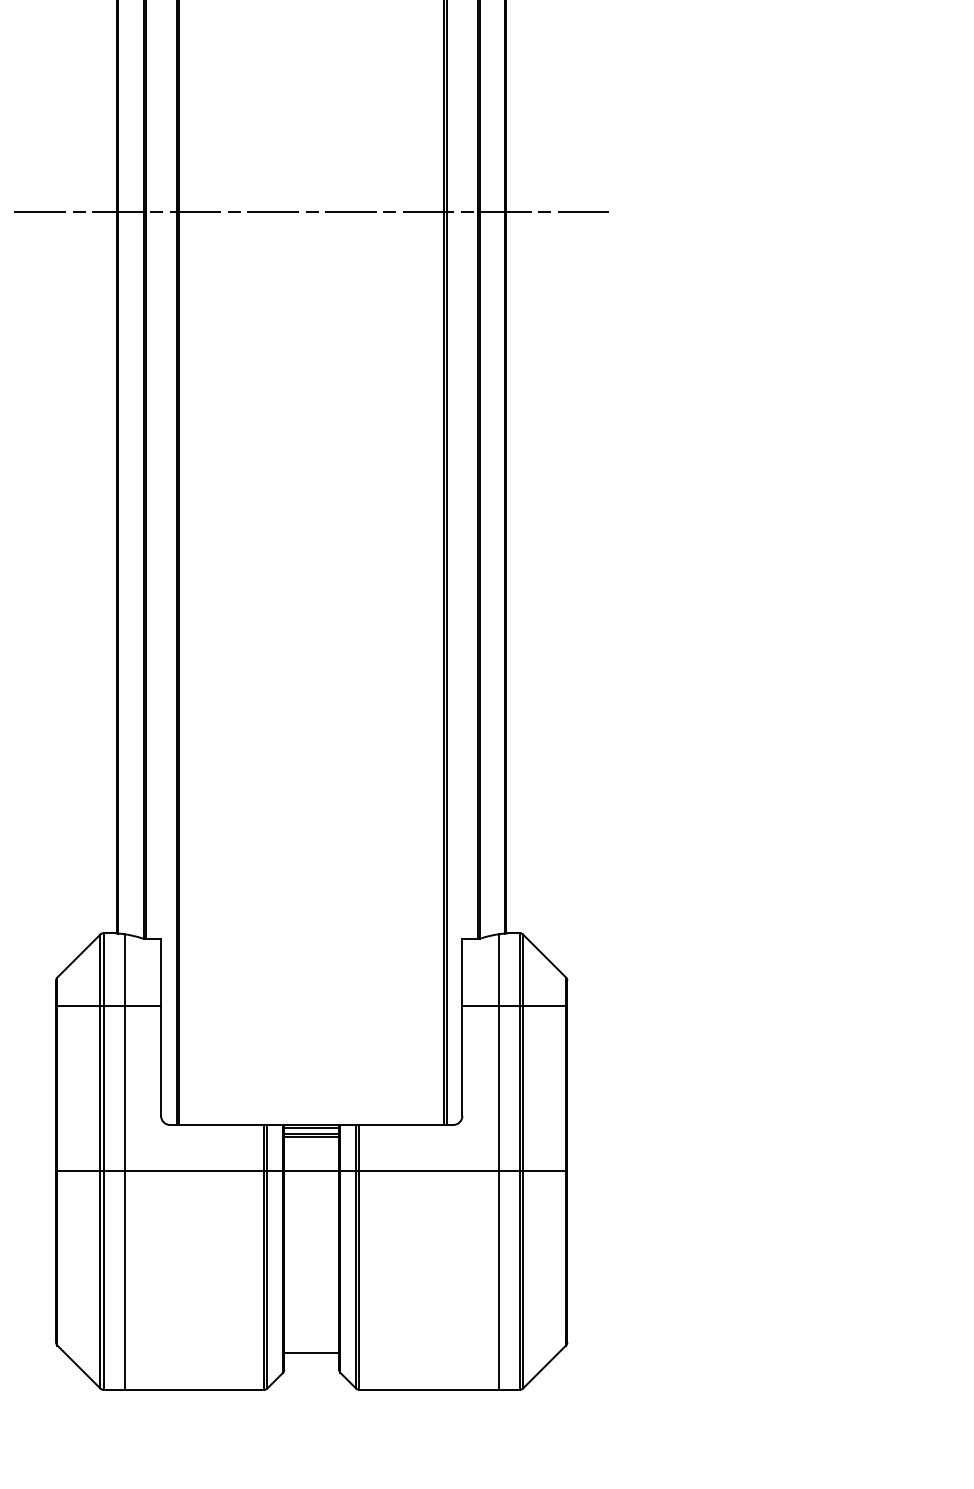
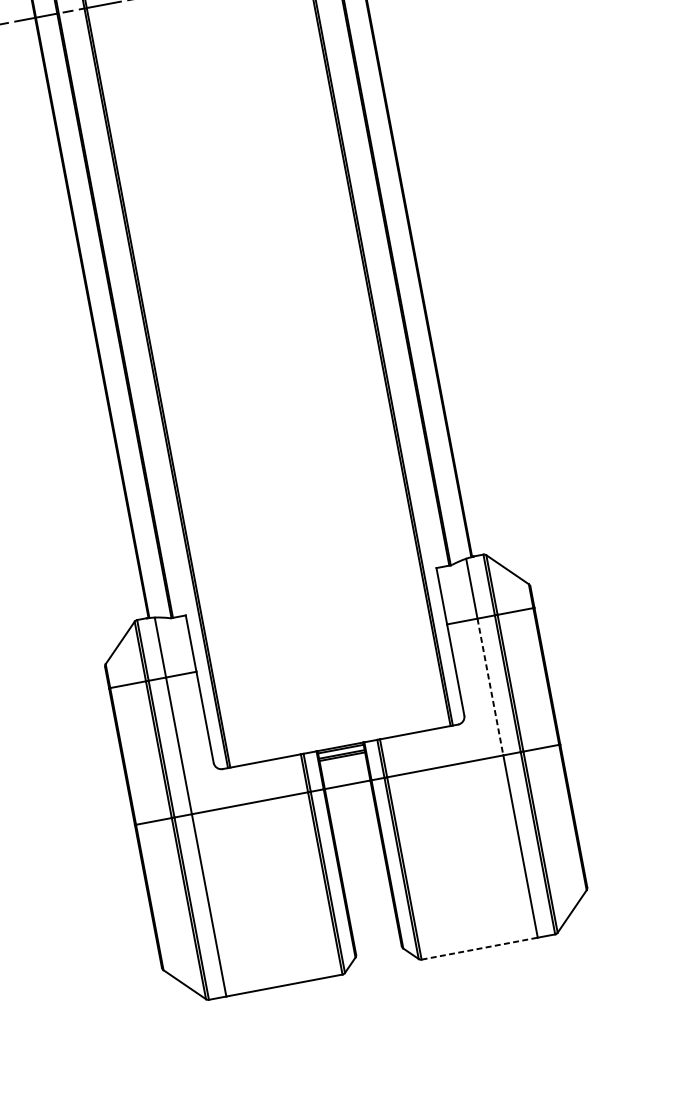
line: (498, 1088) -> (490, 687), solid -> dashed
line: (311, 1353) -> (376, 936), removed
line: (429, 1389) -> (479, 948), solid -> dashed

